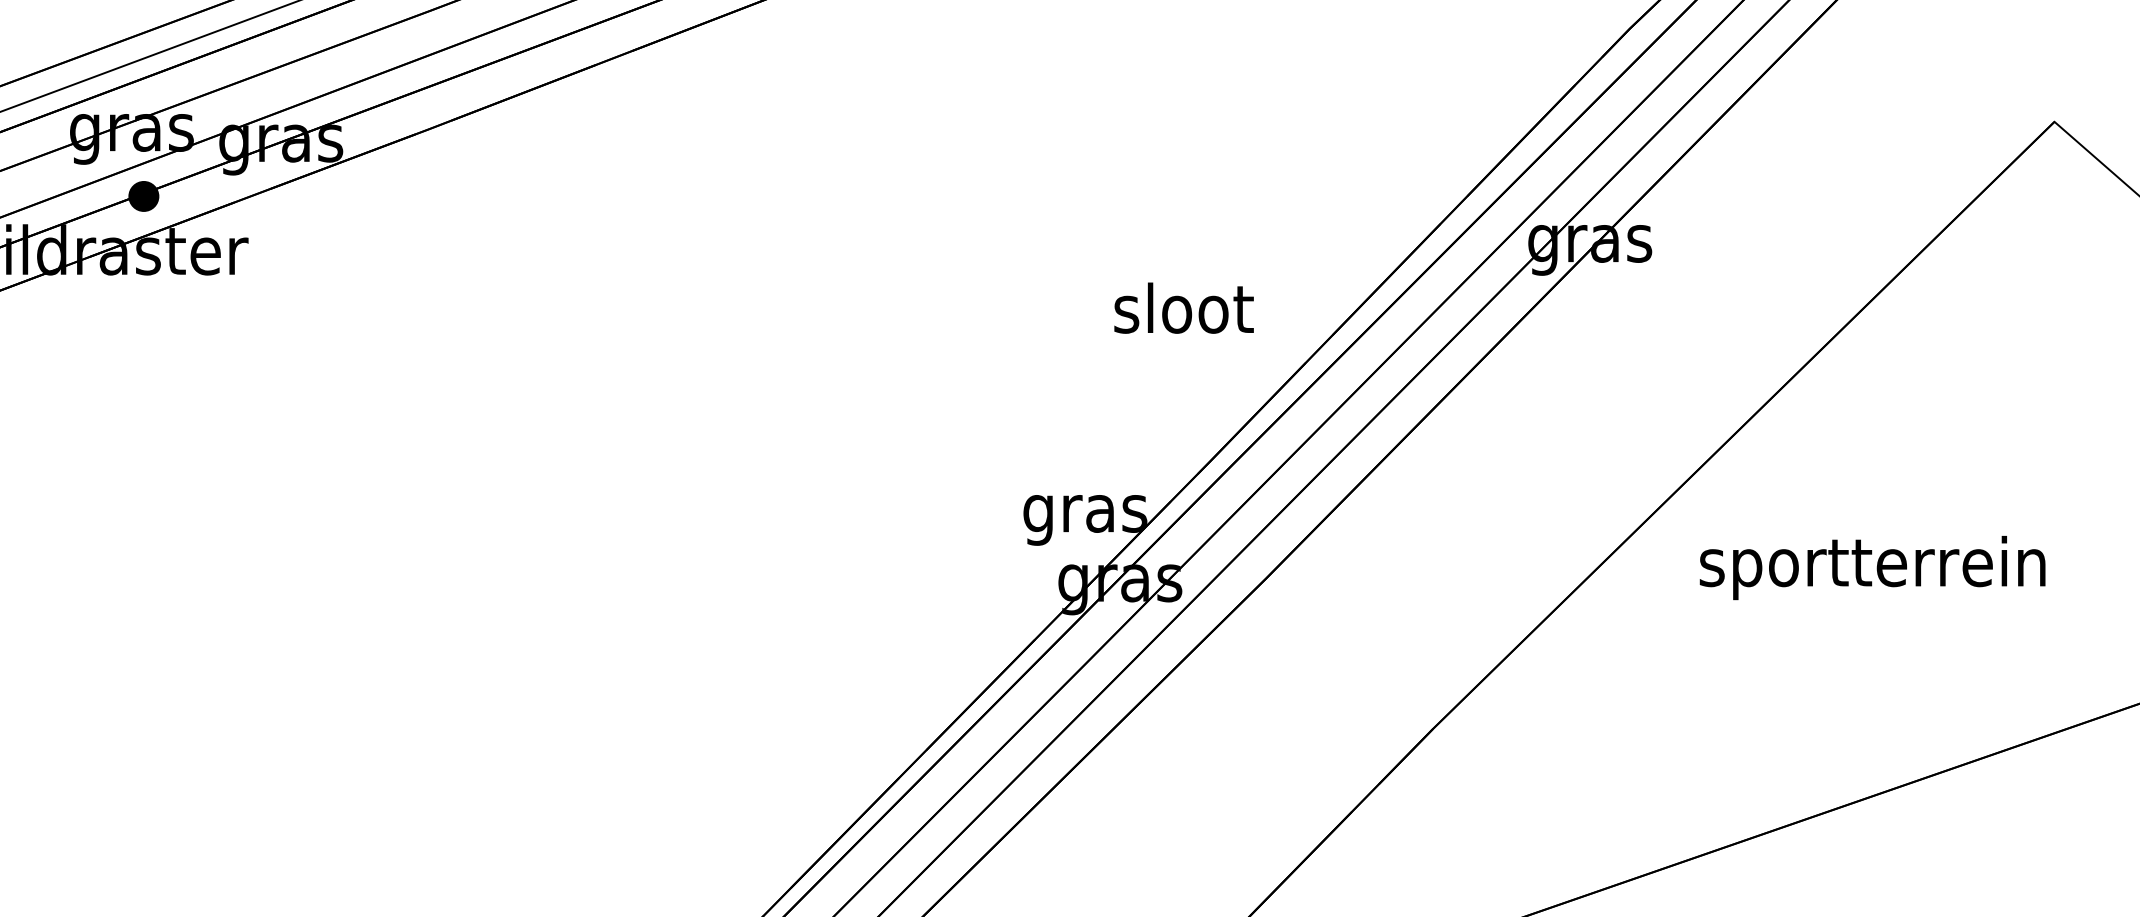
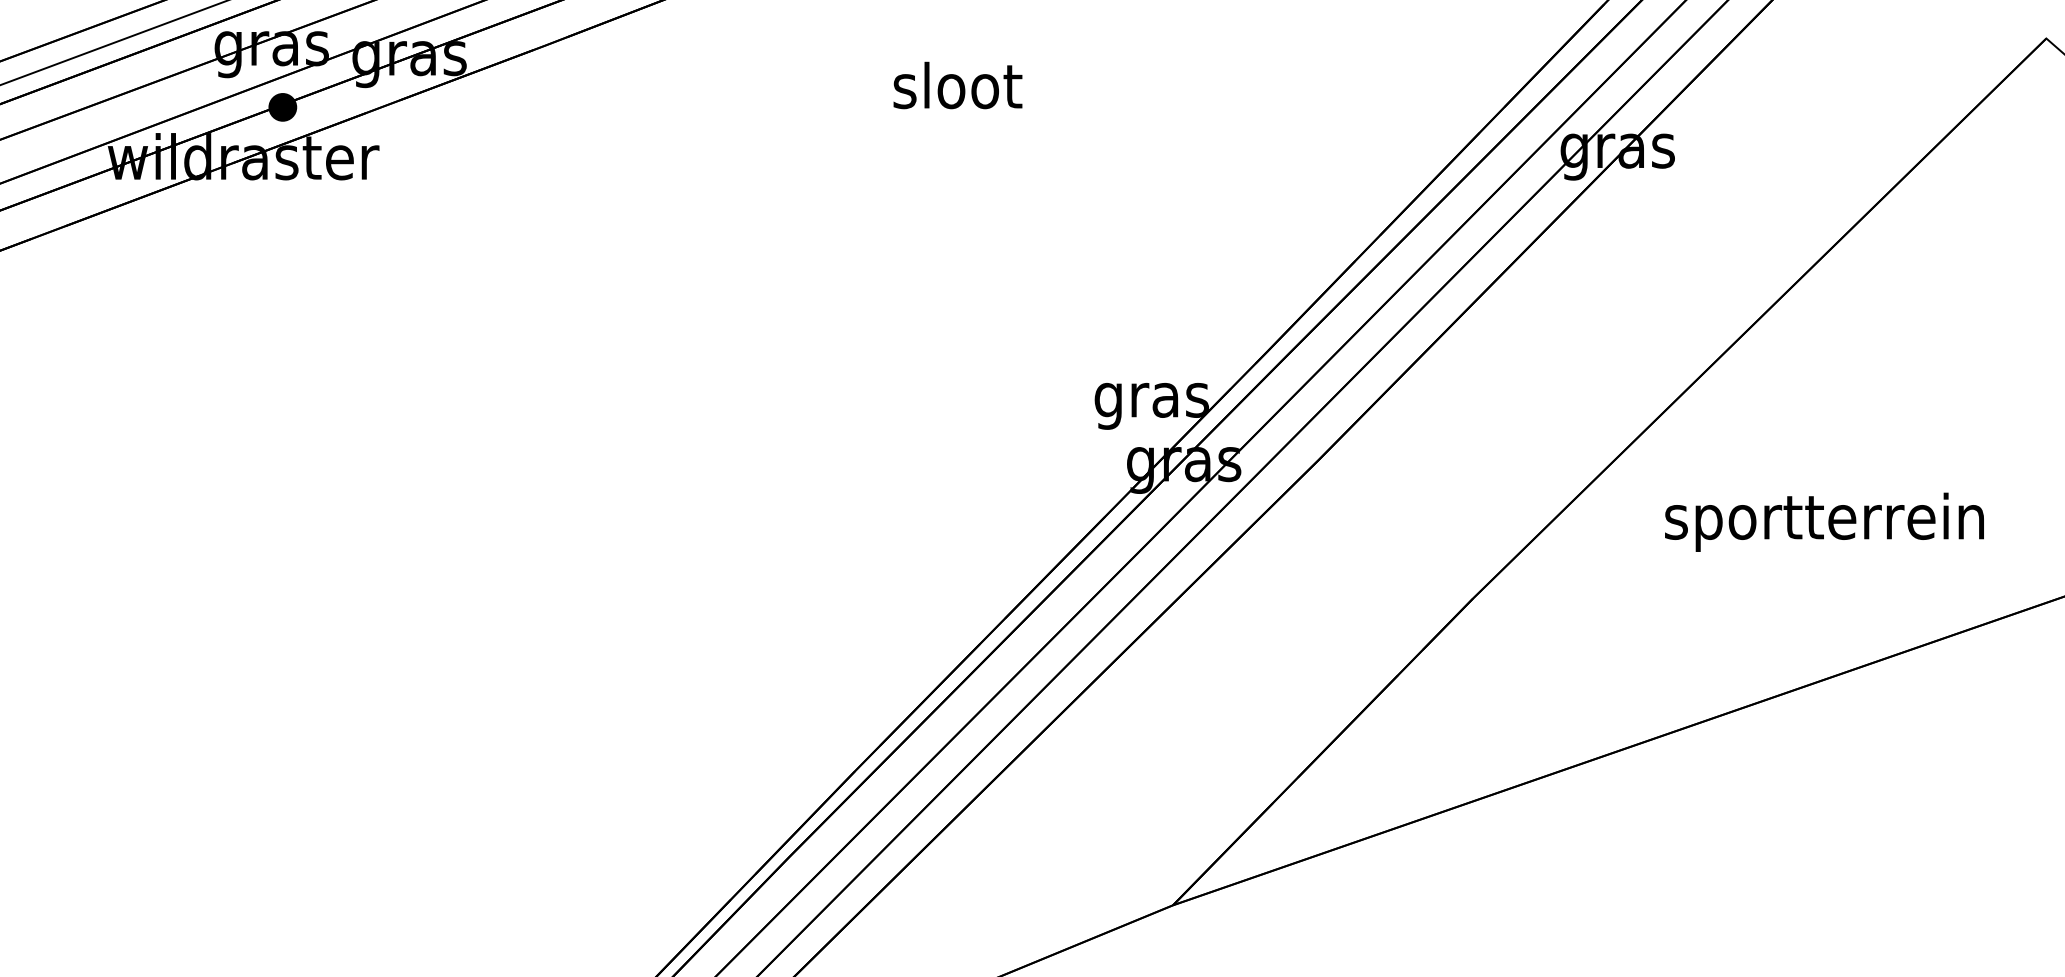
text: (1183, 308) -> (957, 85), moved
text: (1872, 567) -> (1824, 521), moved

